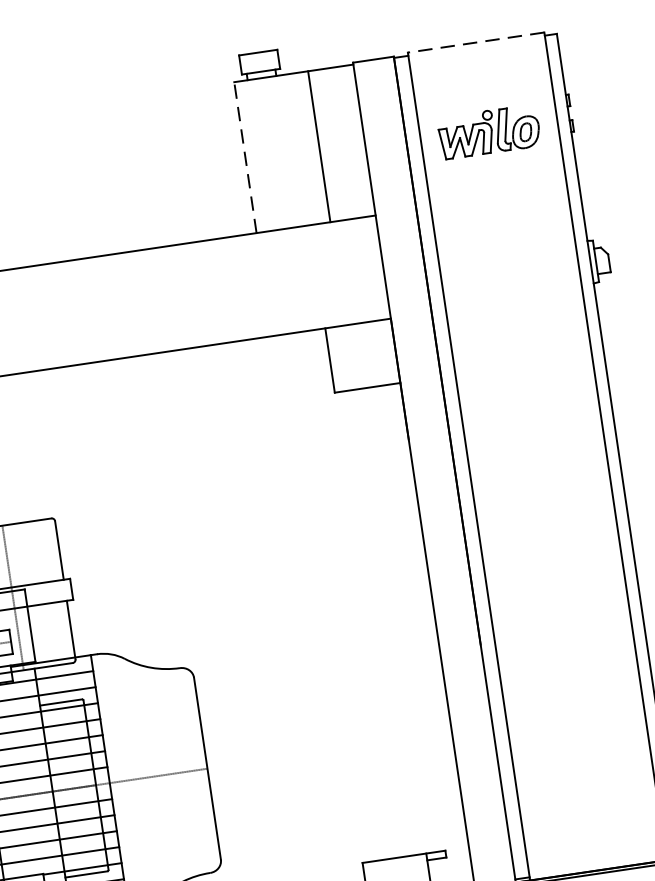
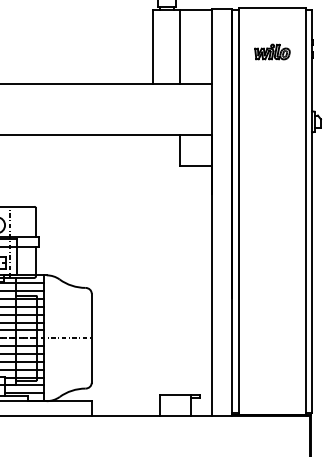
line: (476, 43) -> (272, 8), dashed -> solid
part: (489, 130) -> (272, 51), size x0.71
line: (318, 145) -> (179, 46), moved
line: (245, 156) -> (153, 46), dashed -> solid

